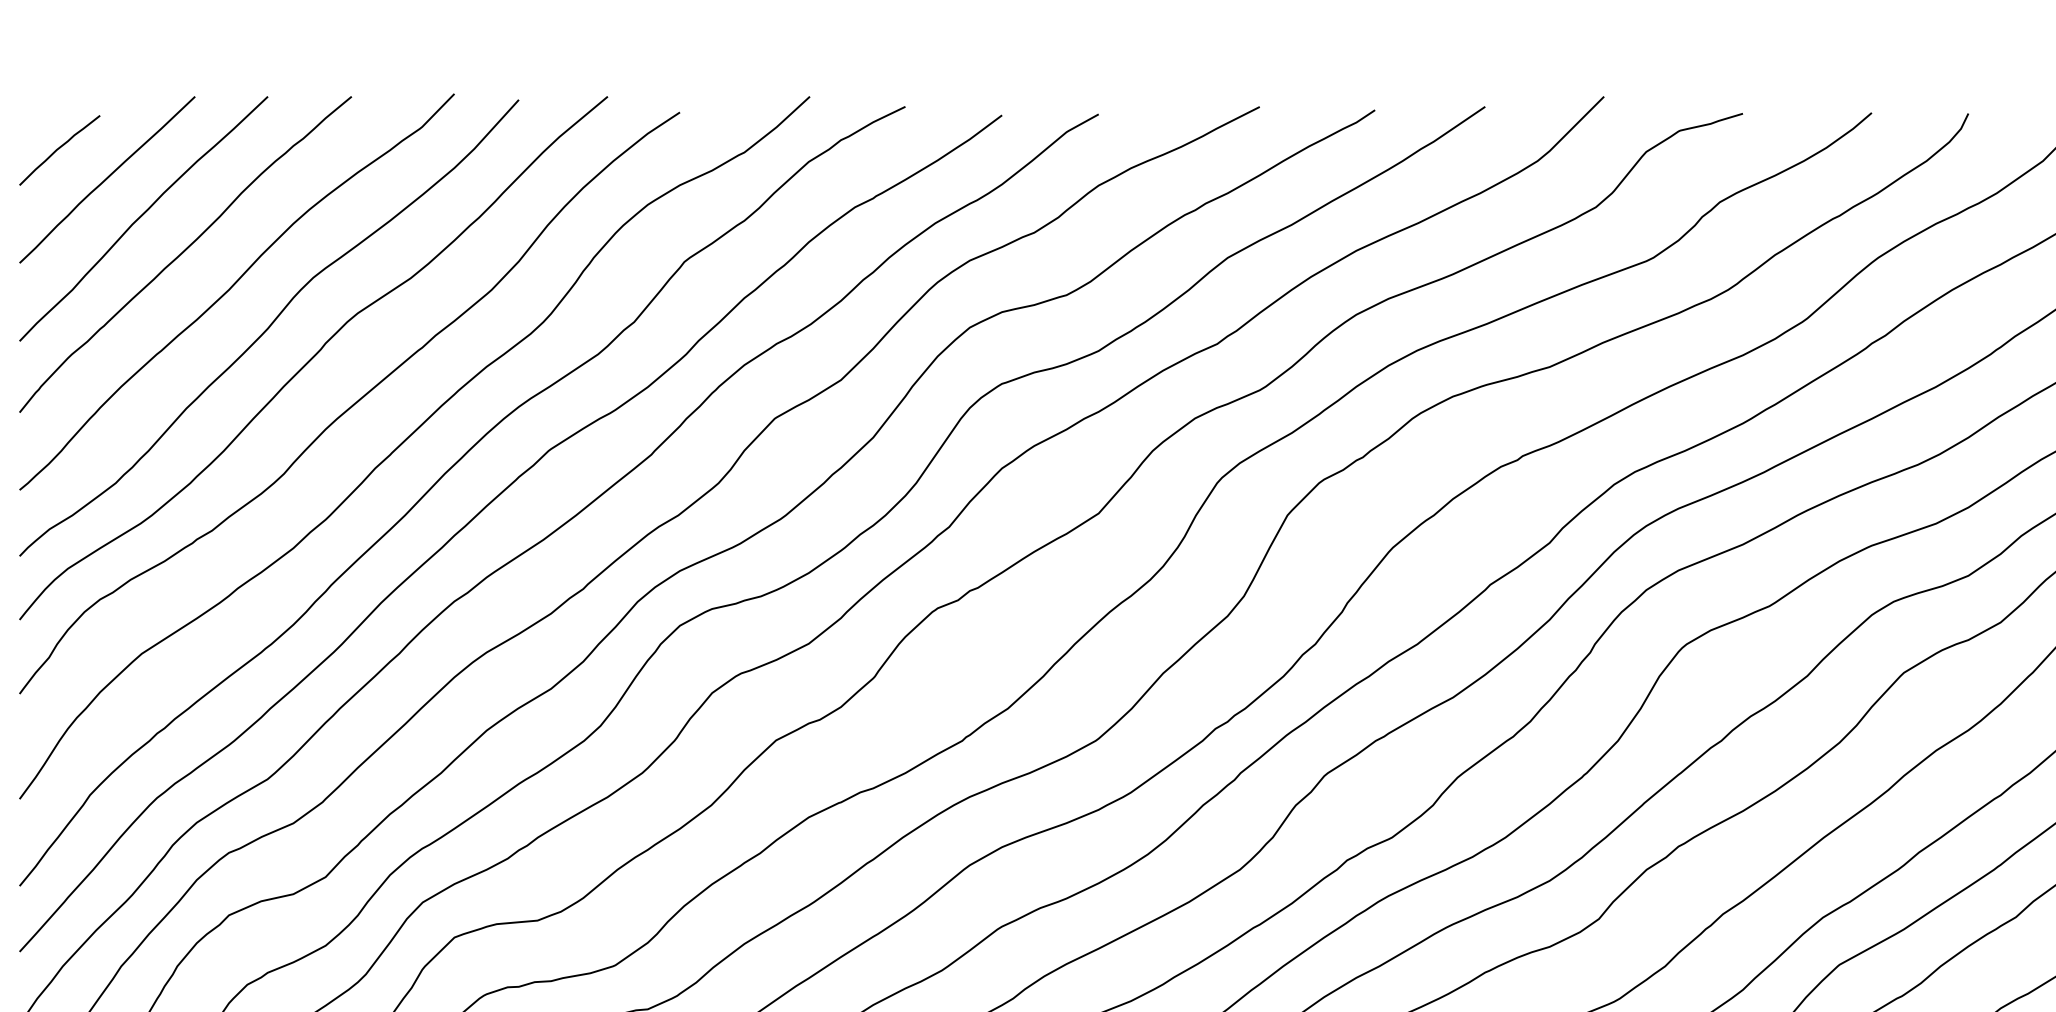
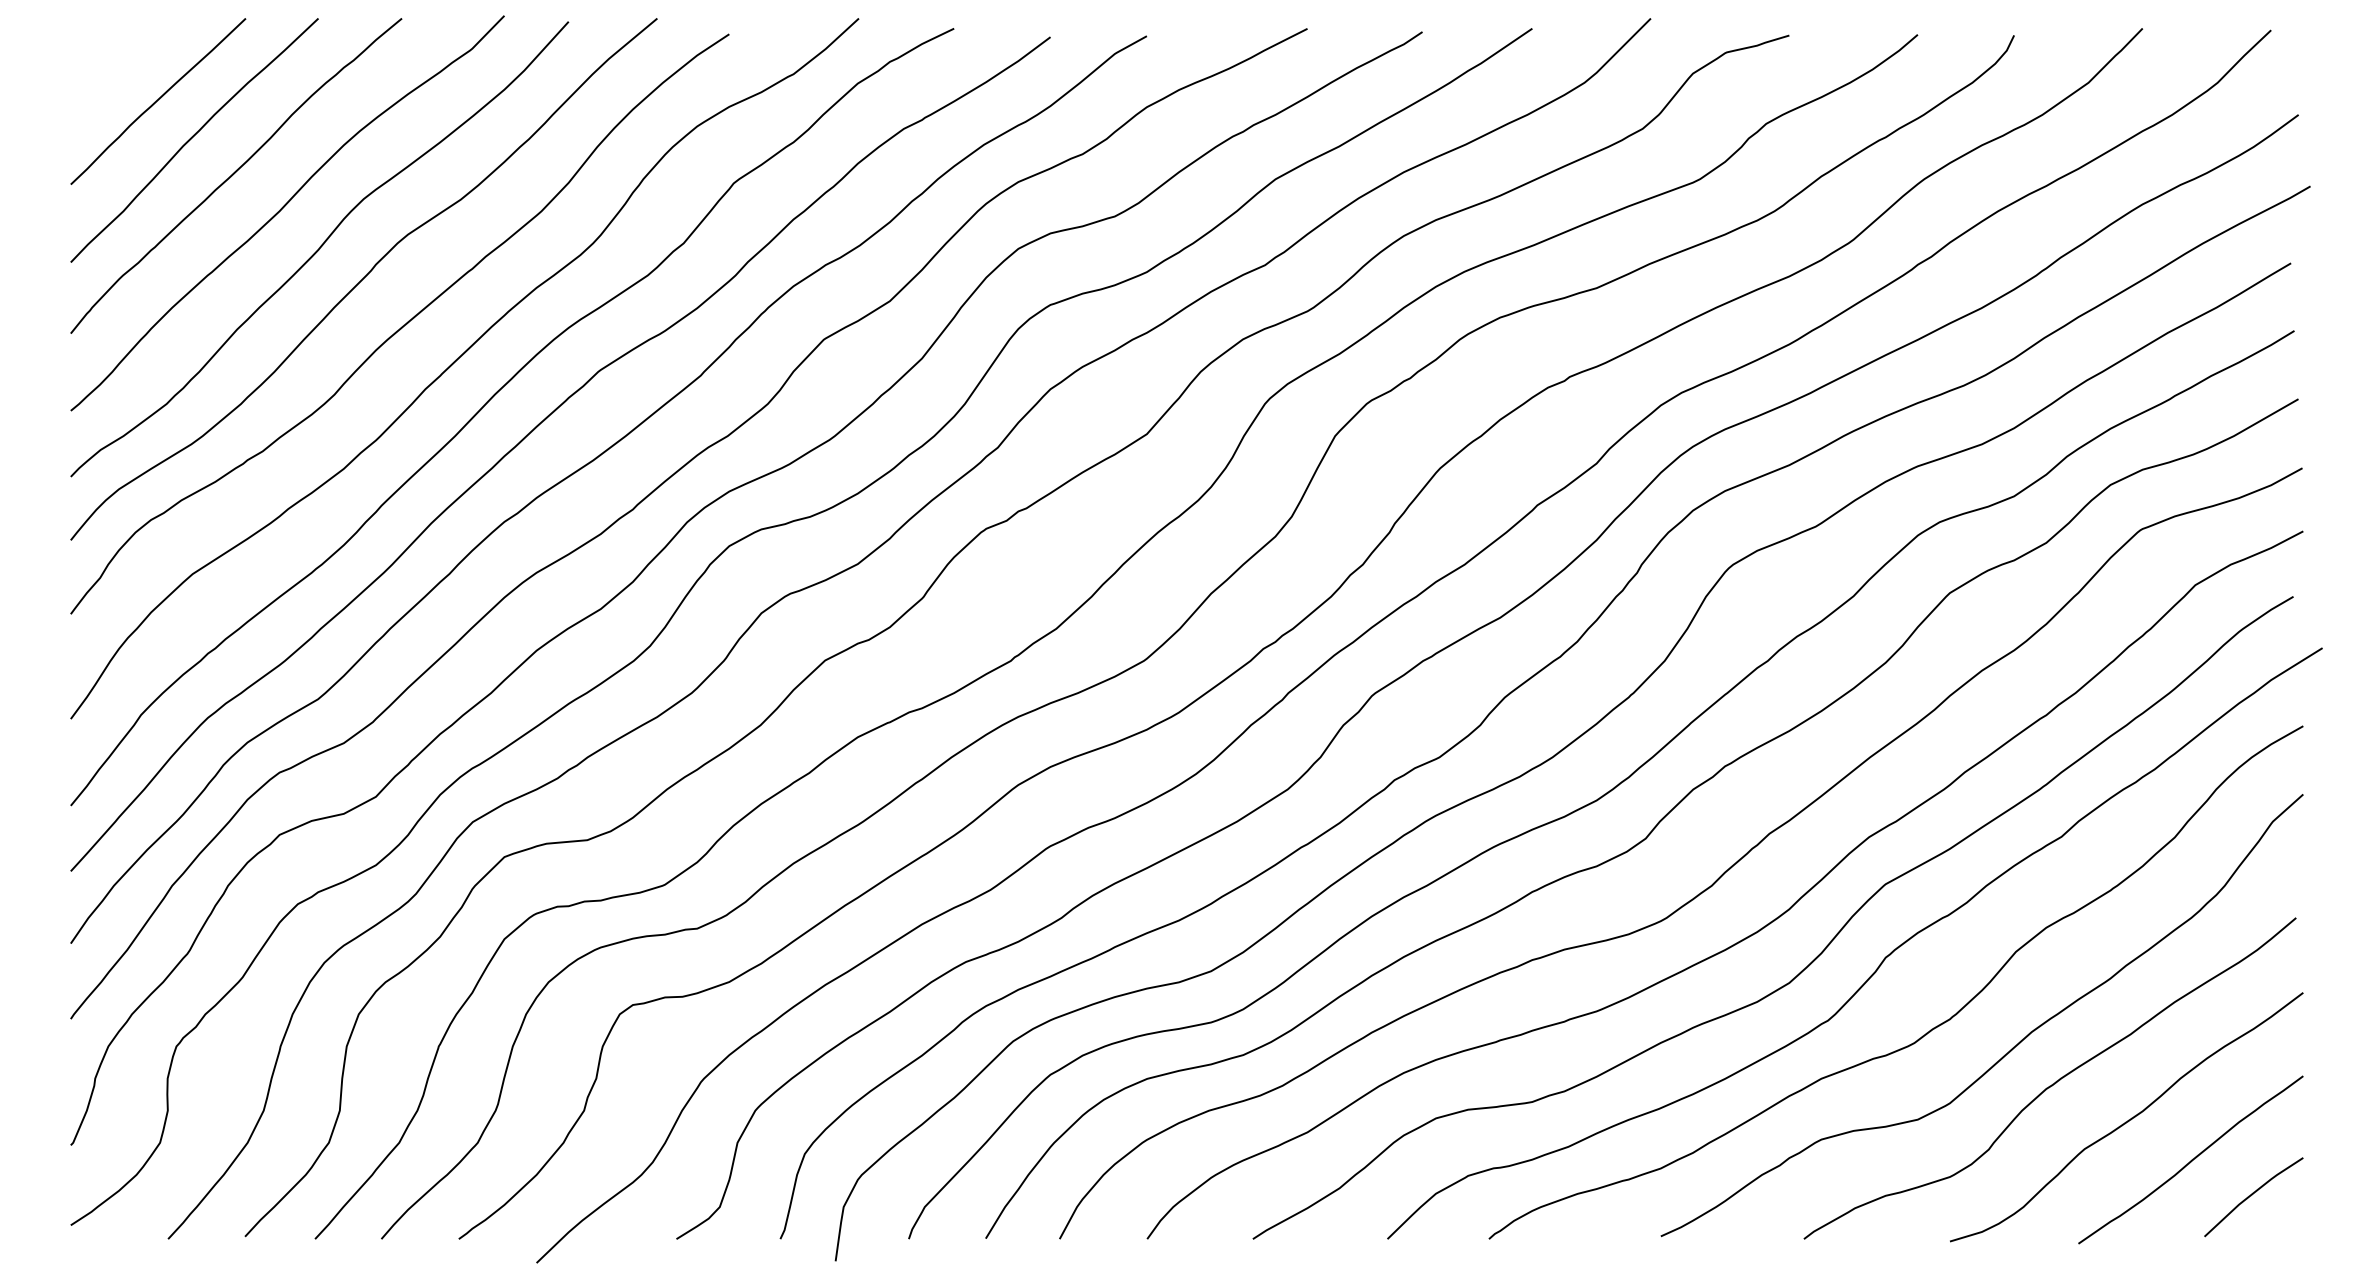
curve: (58, 149) -> (109, 71), removed

